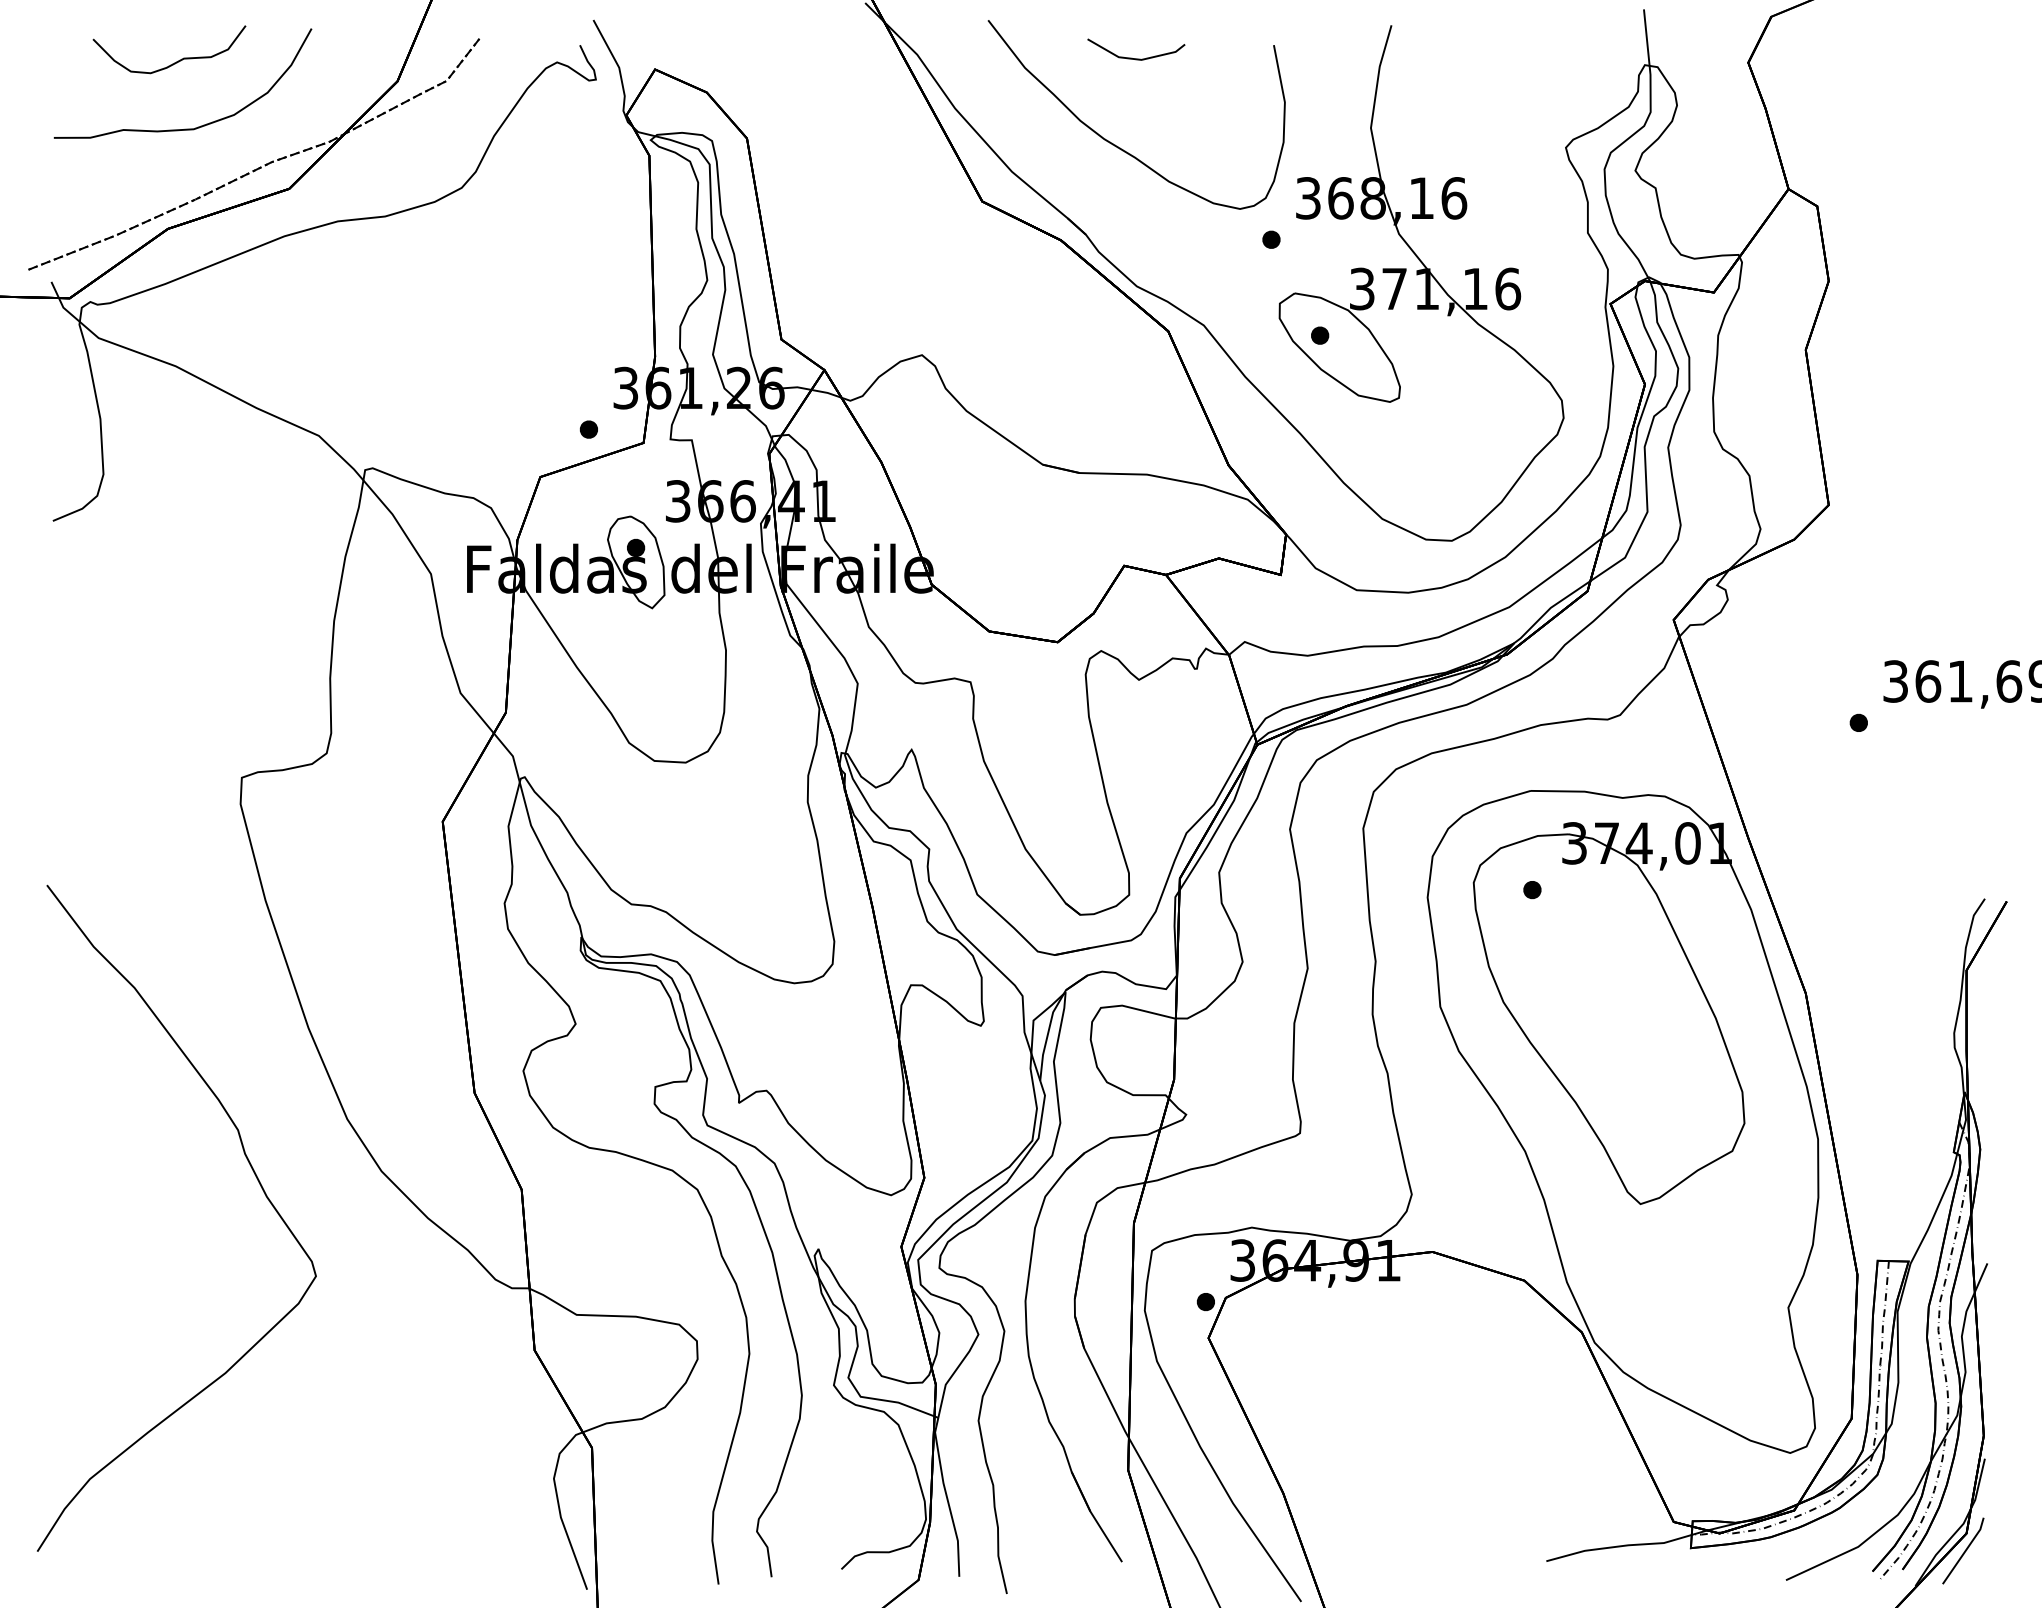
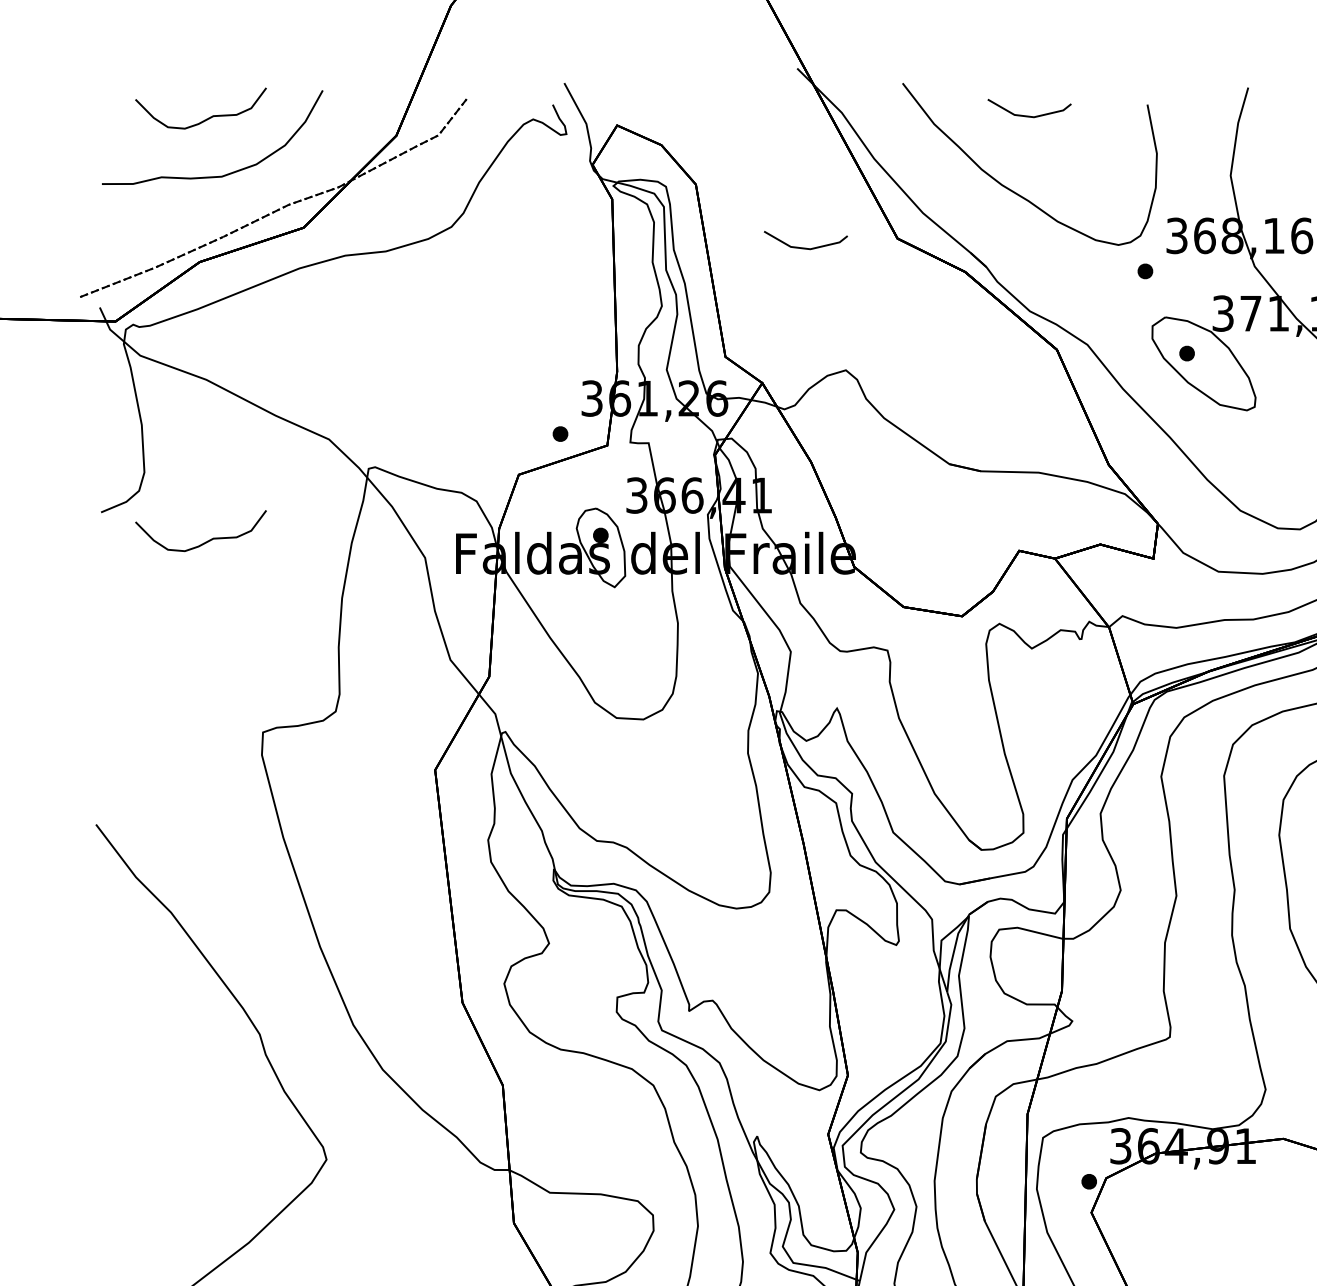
line: (871, 211) -> (802, 247), added
curve: (176, 554) -> (207, 541), added

